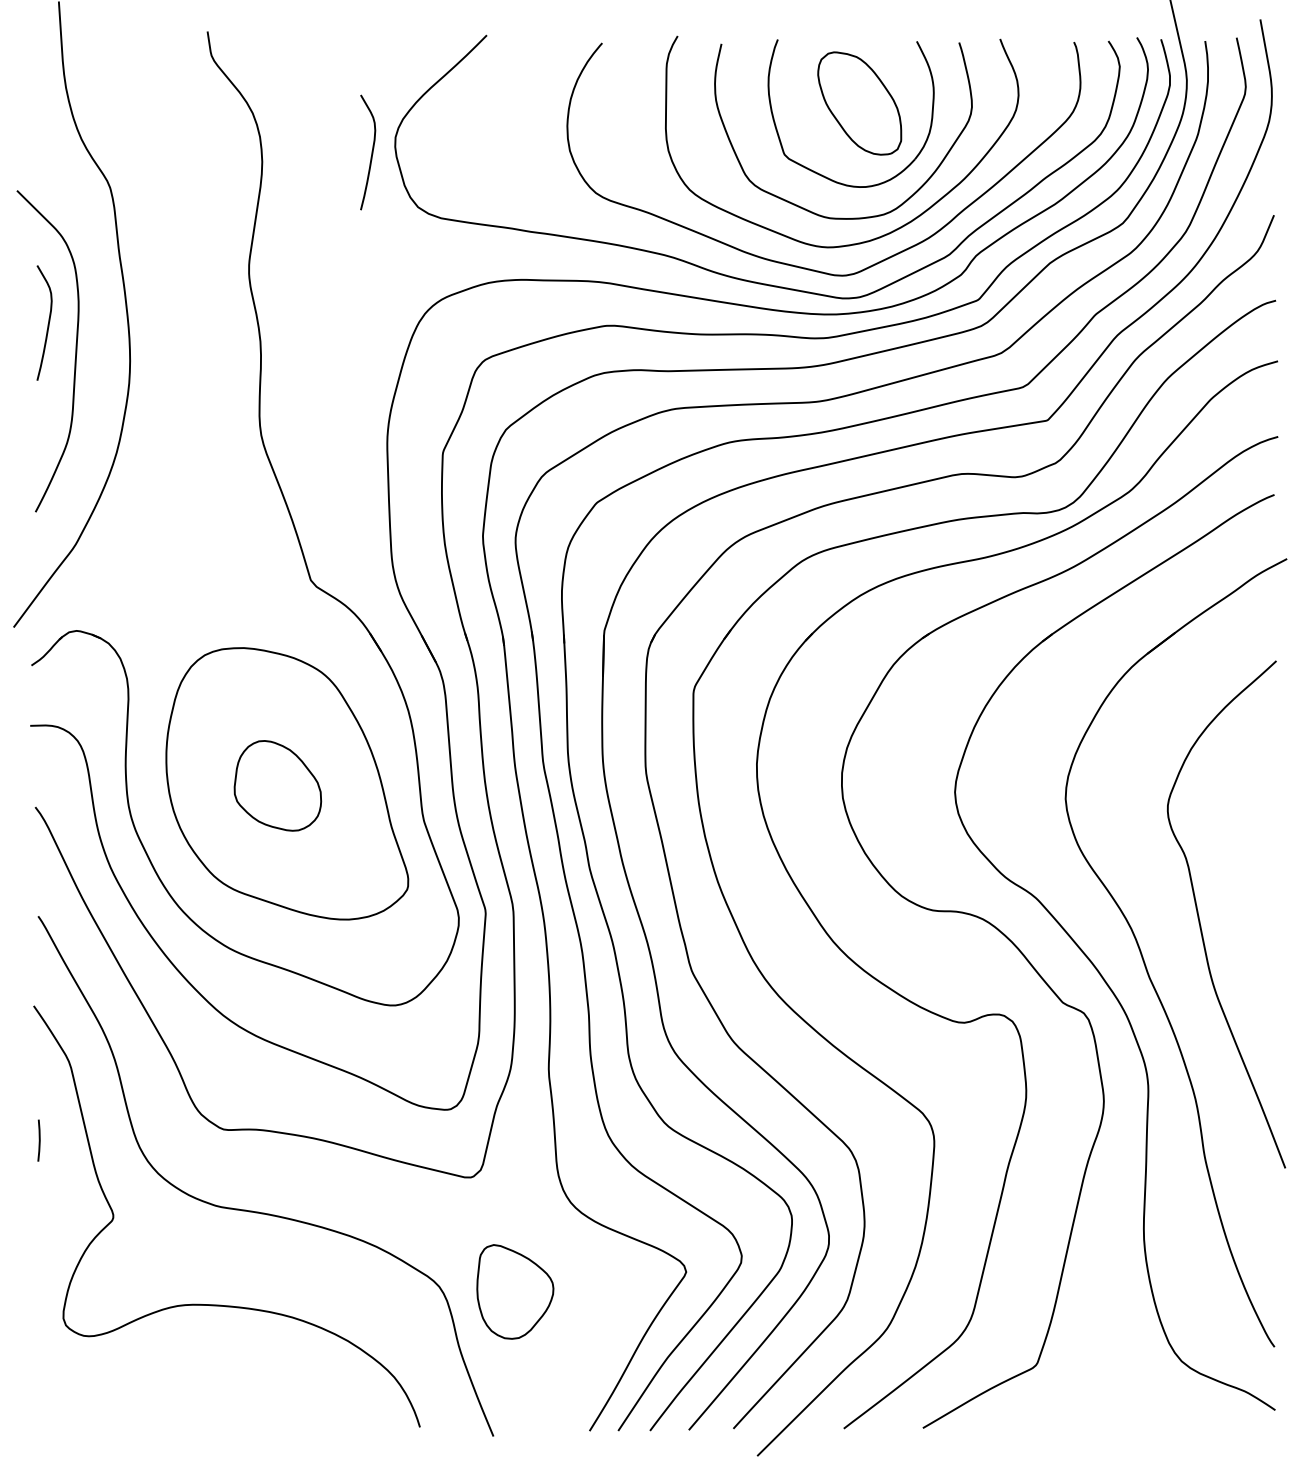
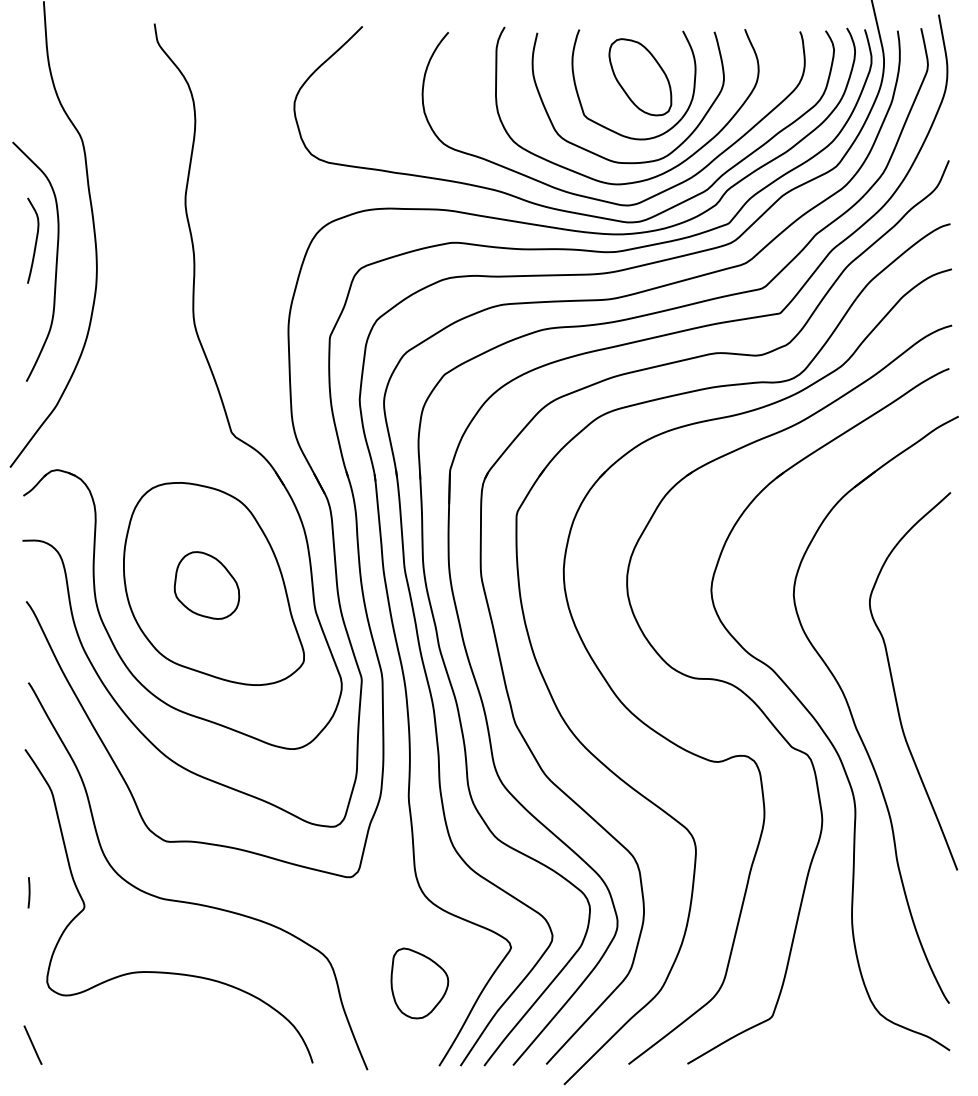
curve: (371, 152) -> (276, 113), removed
line: (38, 1140) -> (28, 892), moved
part: (514, 1291) -> (419, 983), moved
line: (43, 1402) -> (32, 1044), added

